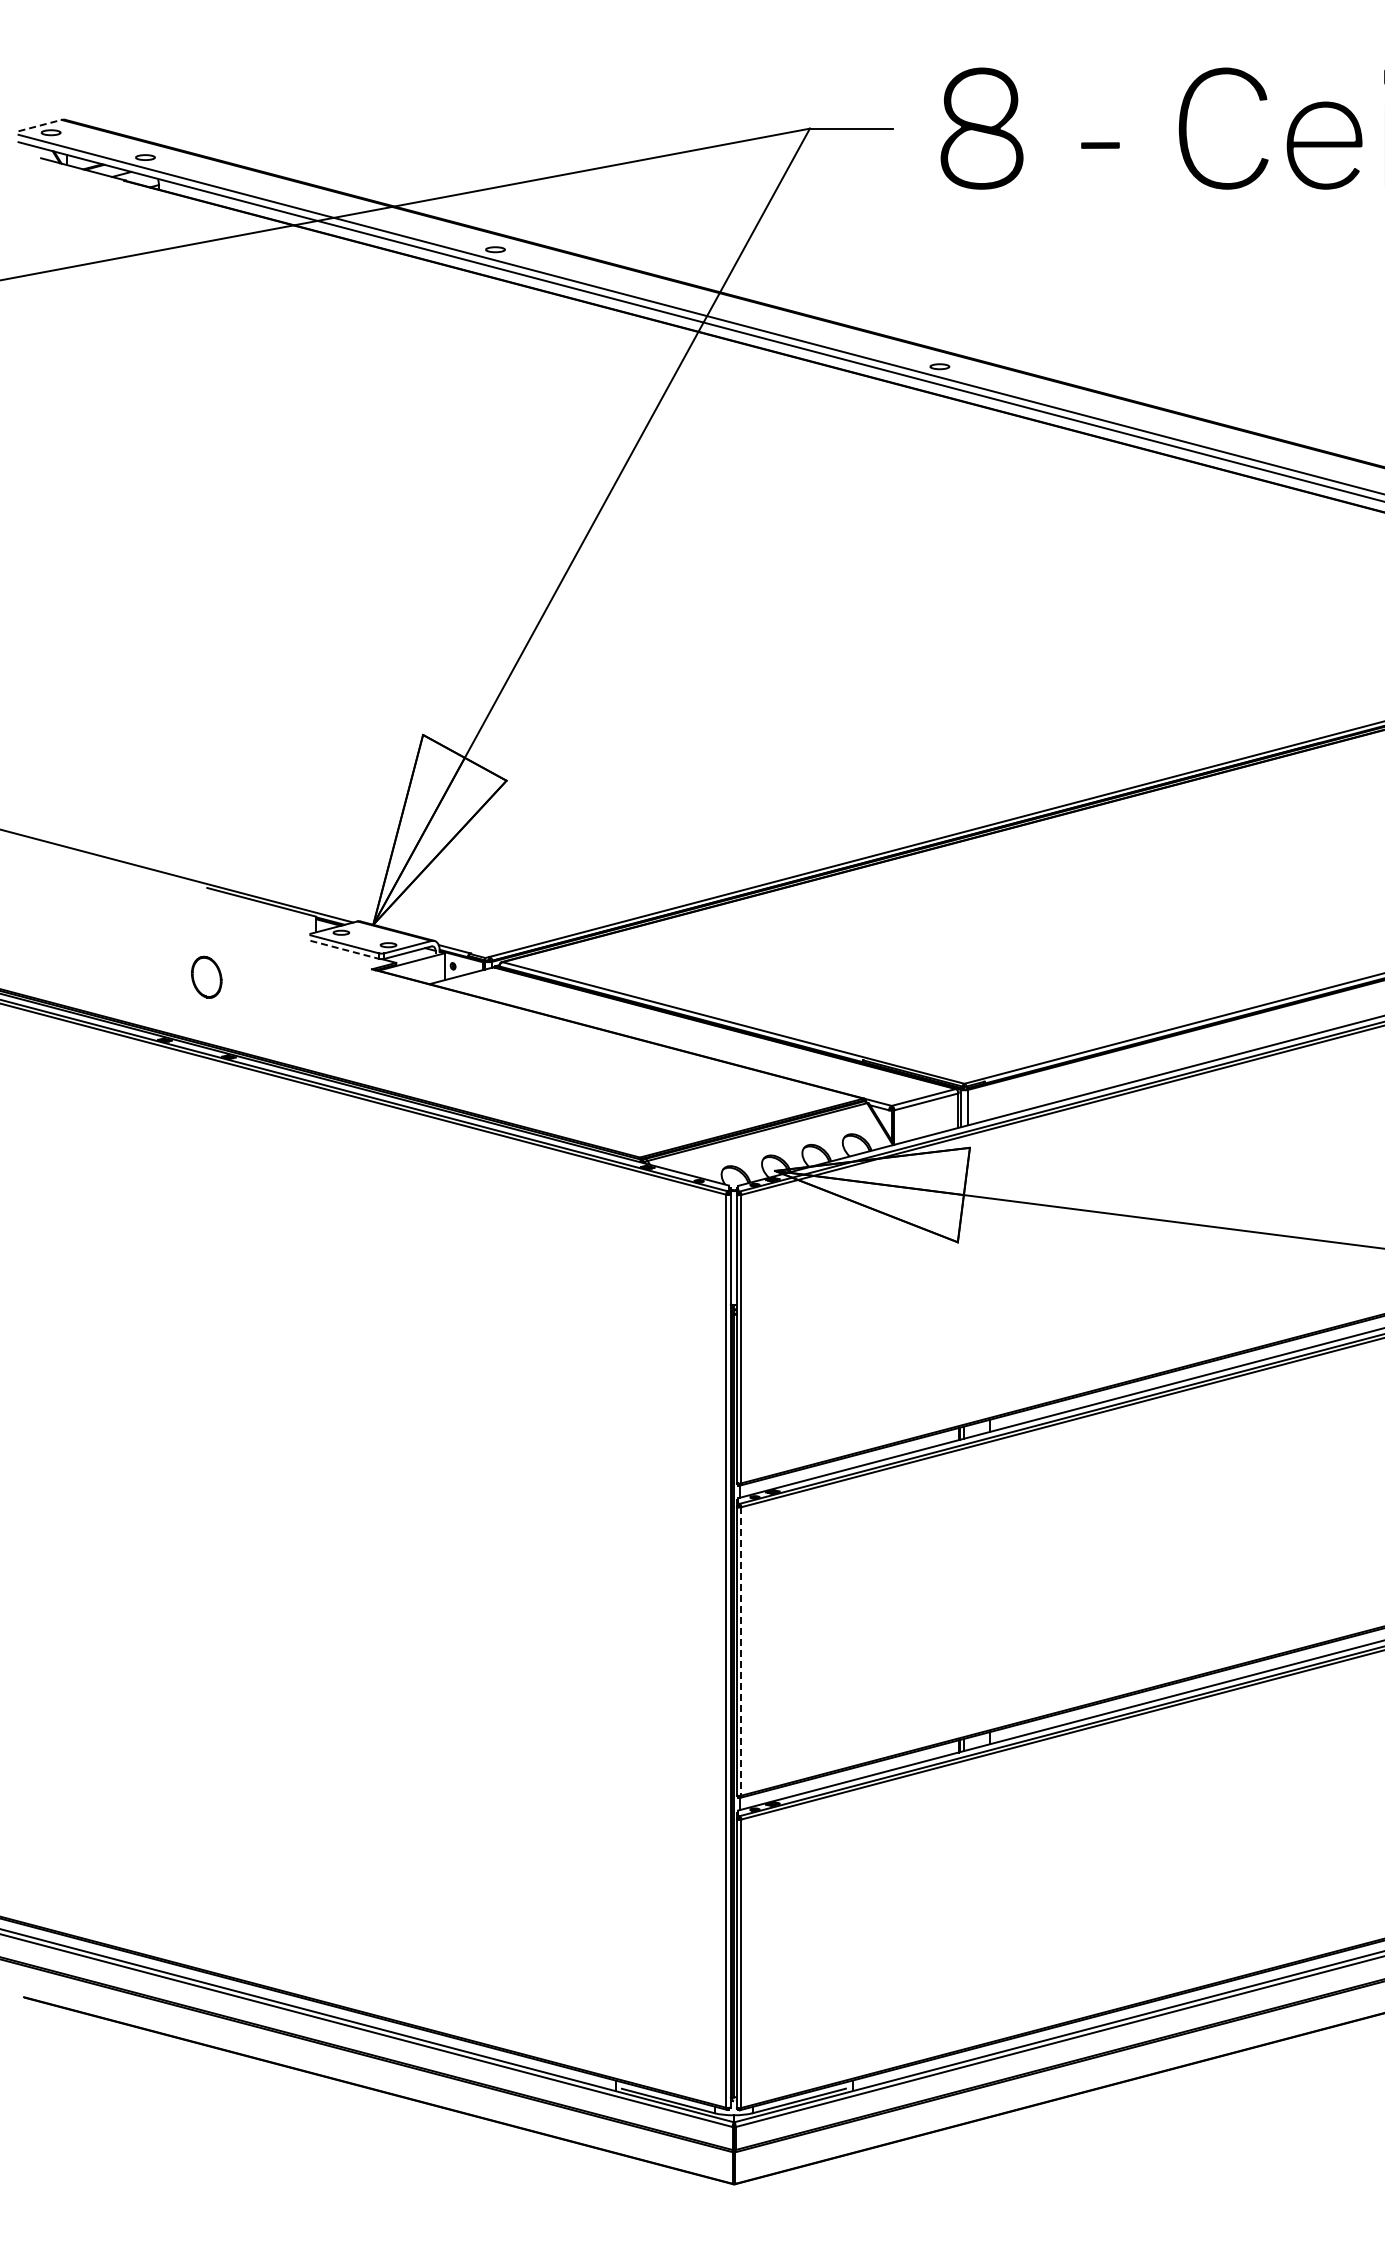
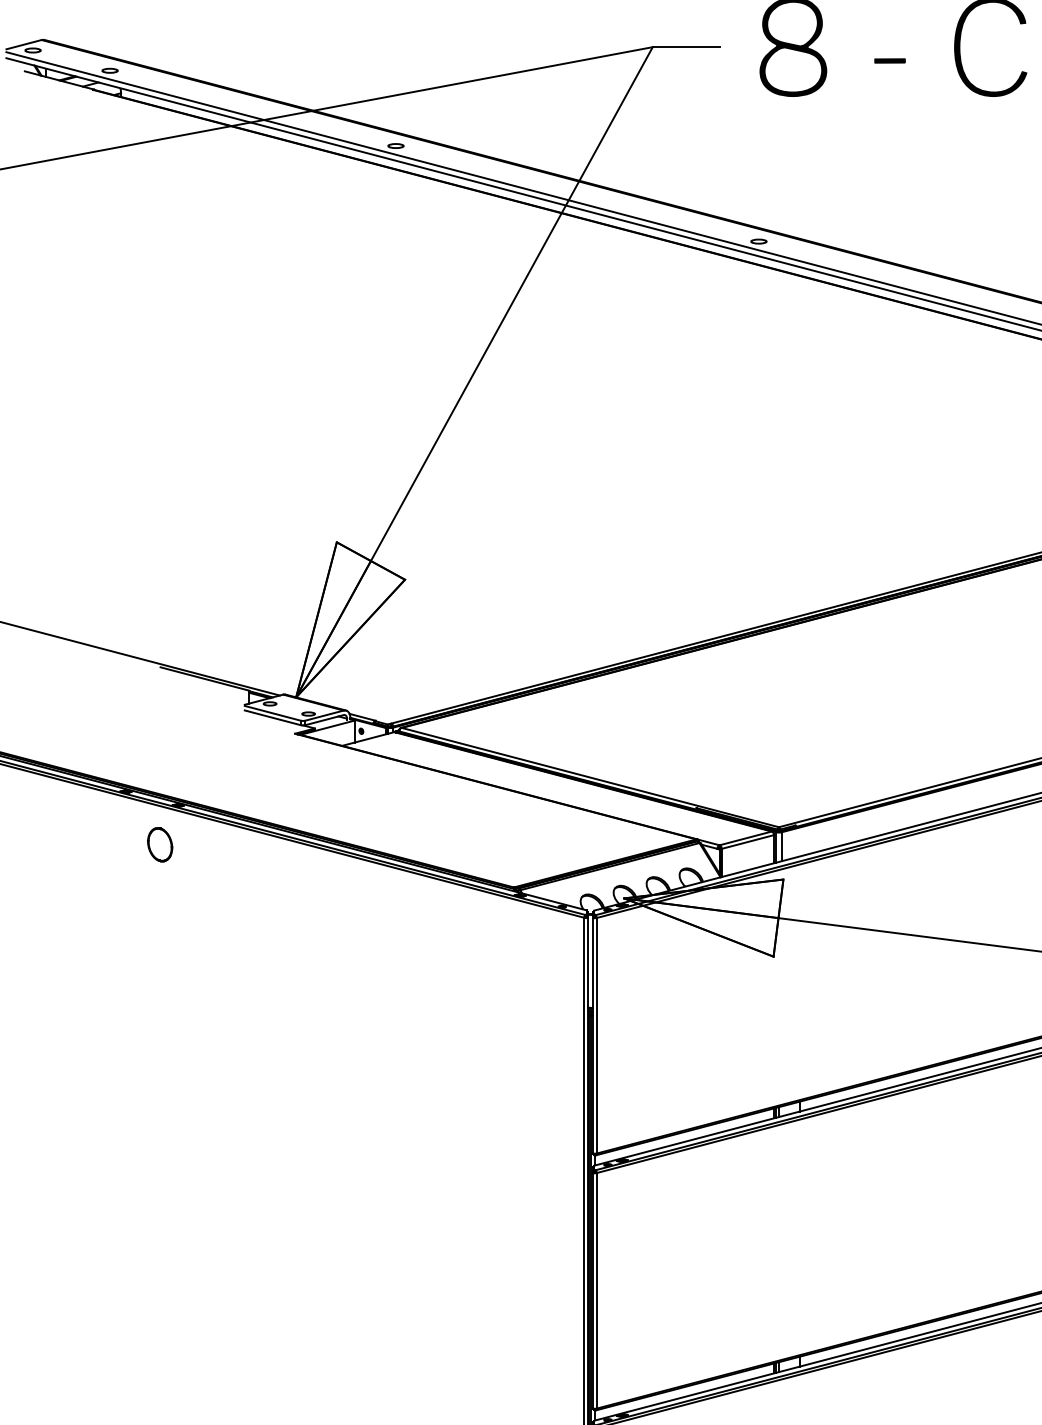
line: (40, 125) -> (24, 44), dashed -> solid
line: (344, 949) -> (272, 717), dashed -> solid
part: (206, 976) -> (159, 844), moved
line: (741, 1651) -> (596, 1290), dashed -> solid

